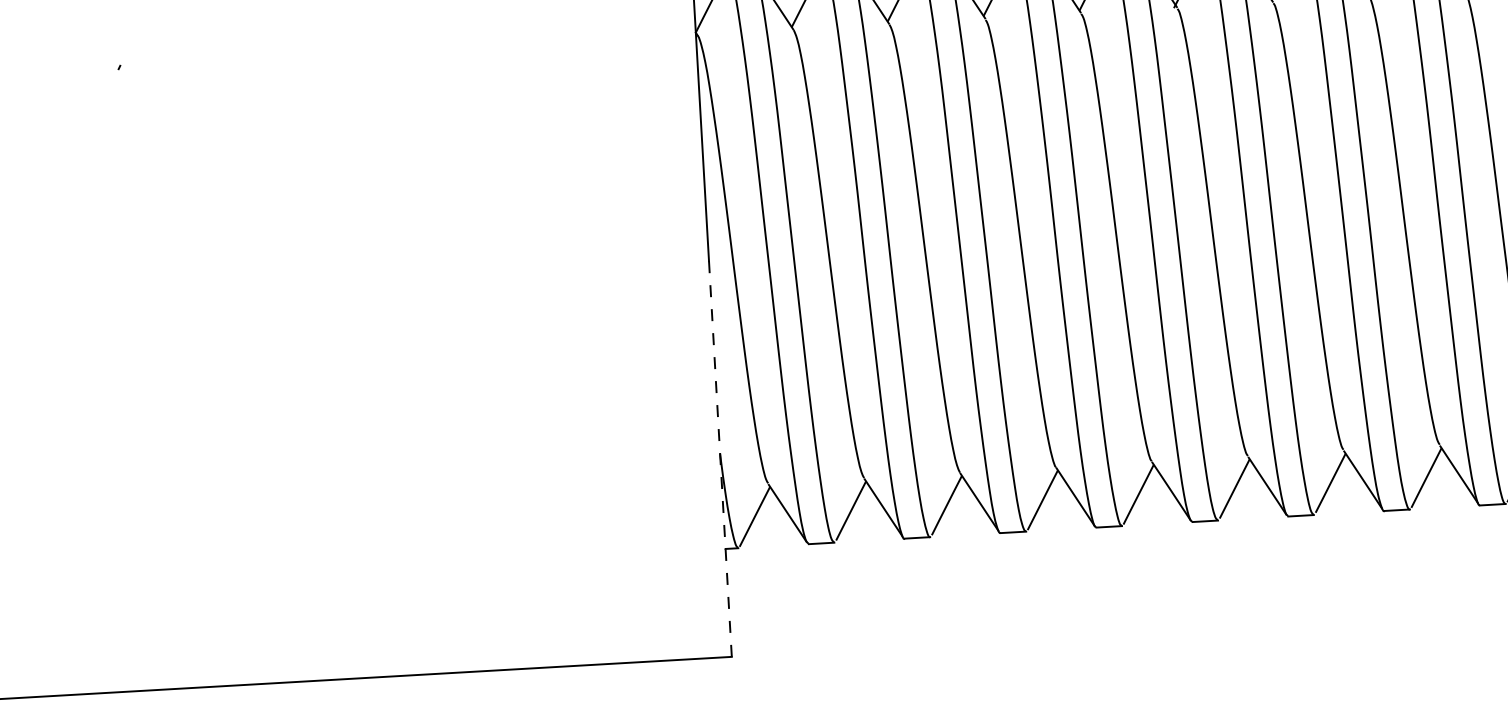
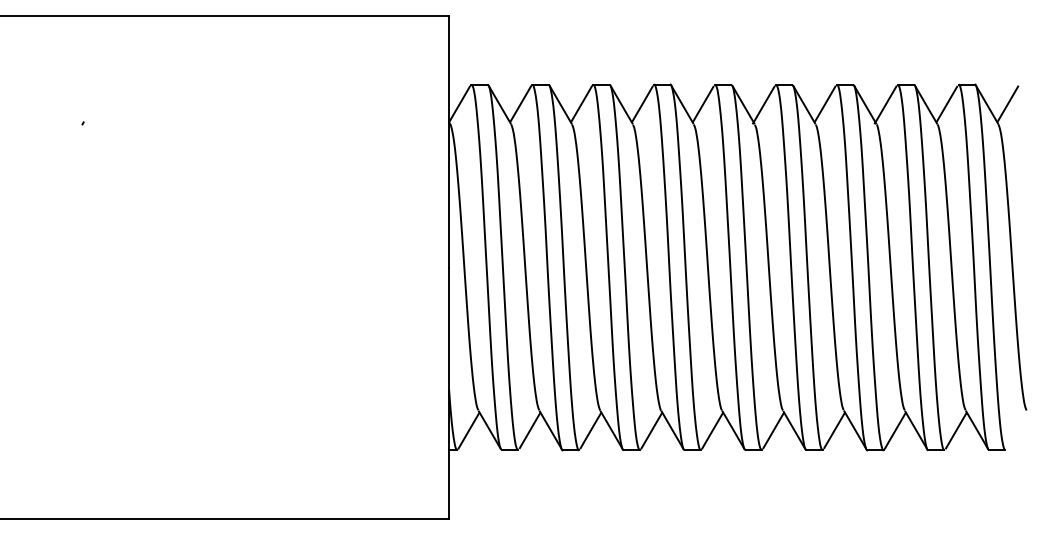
line: (721, 459) -> (449, 393), dashed -> solid

